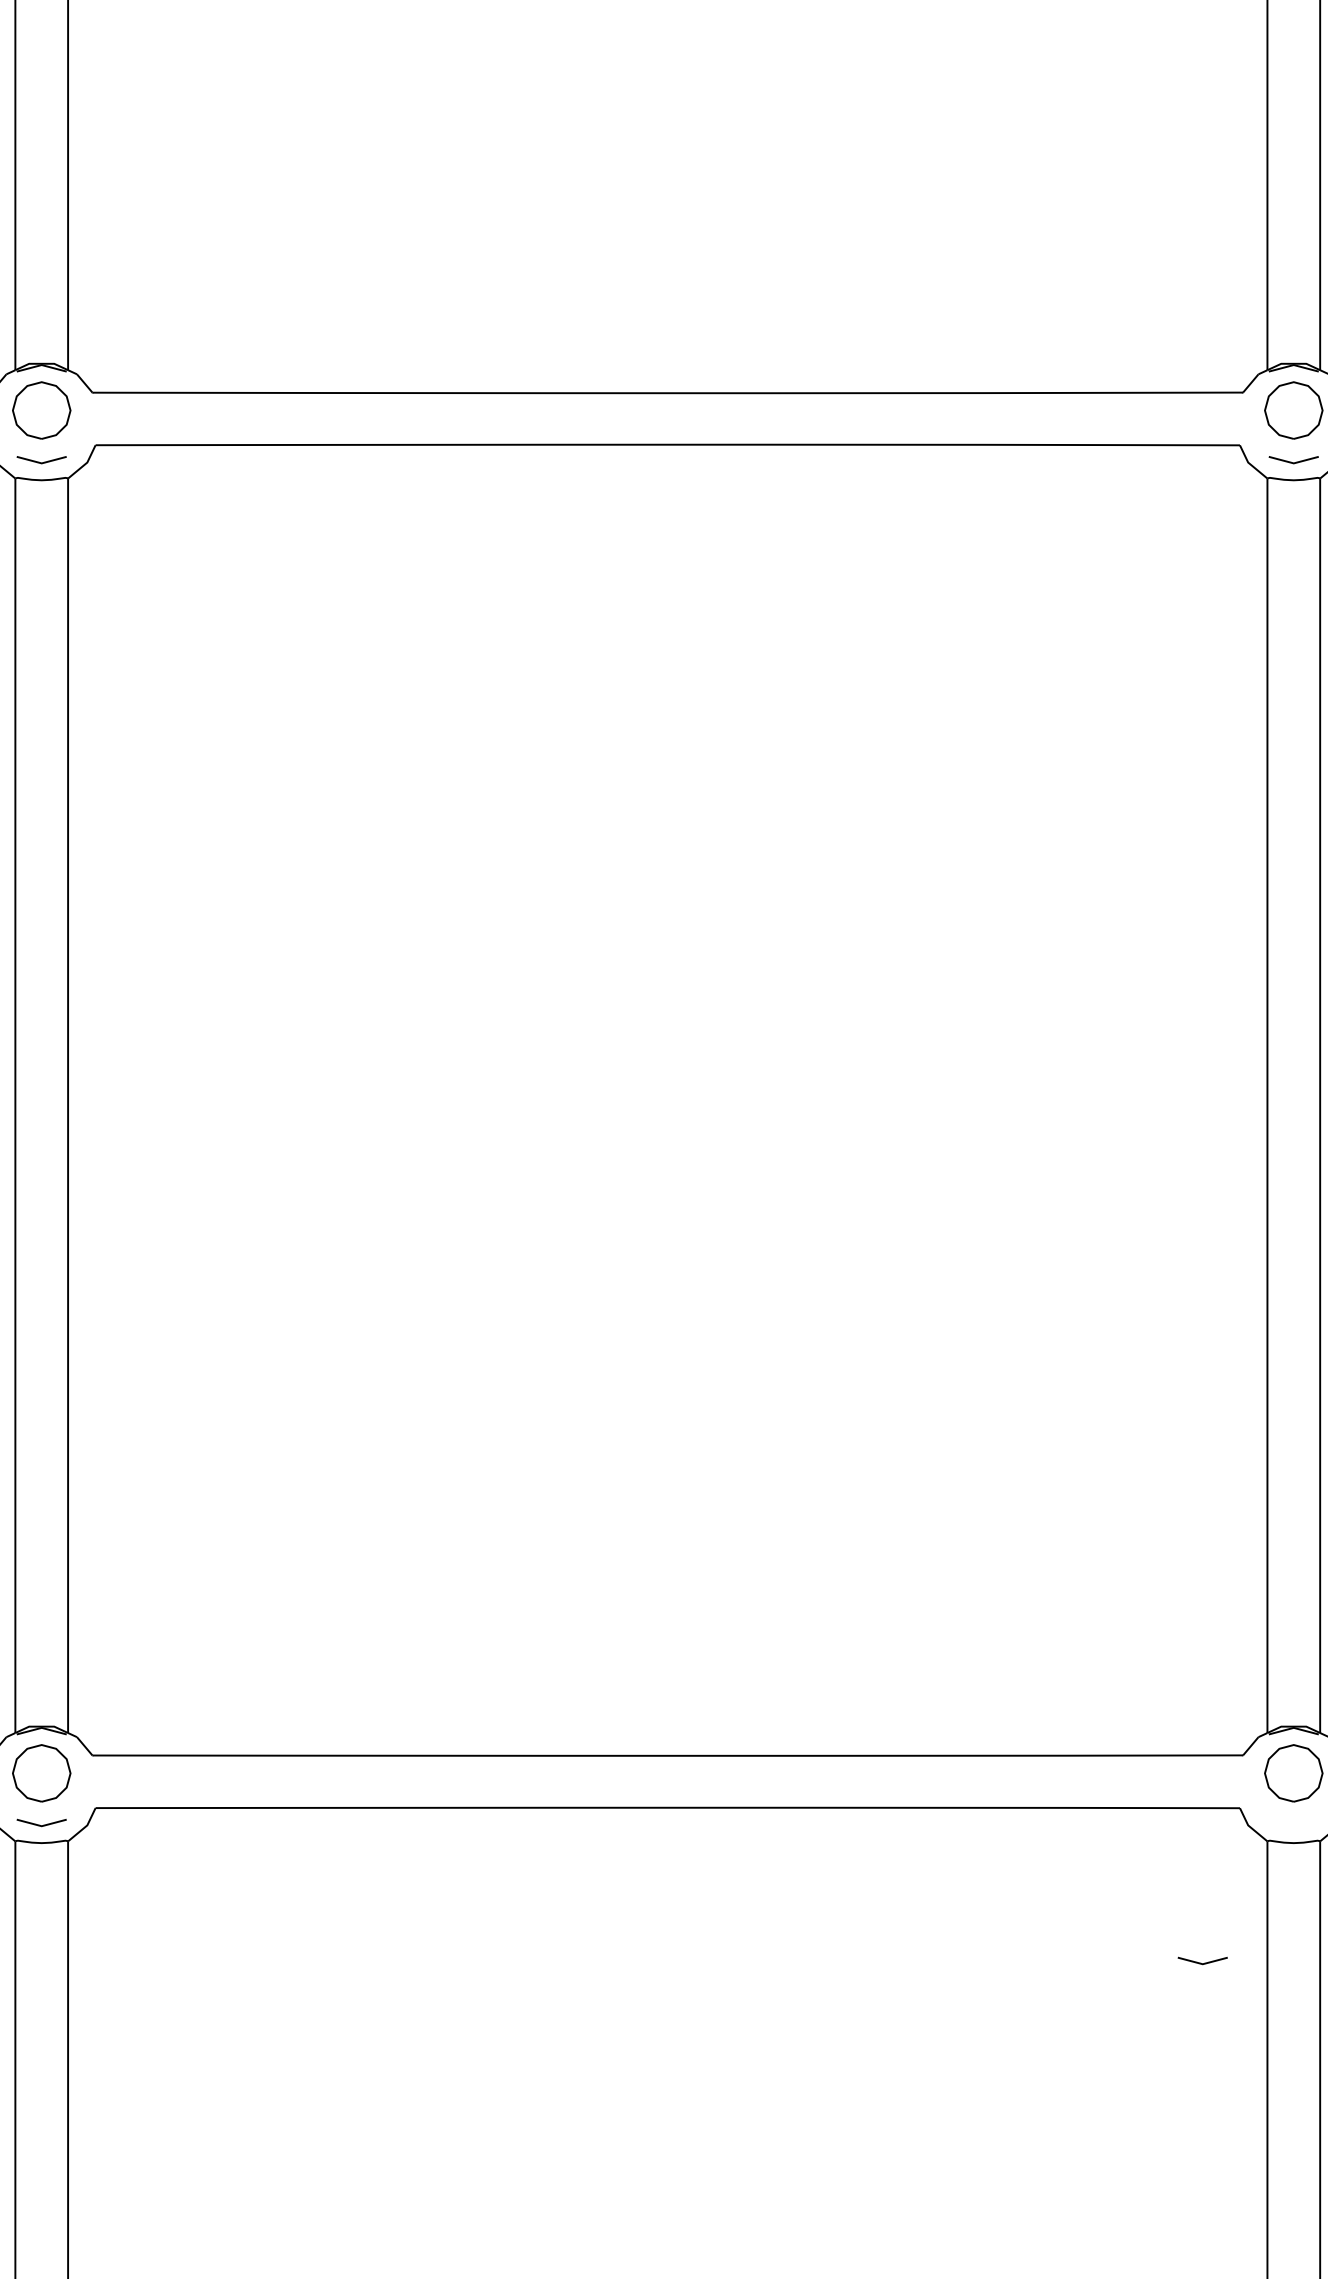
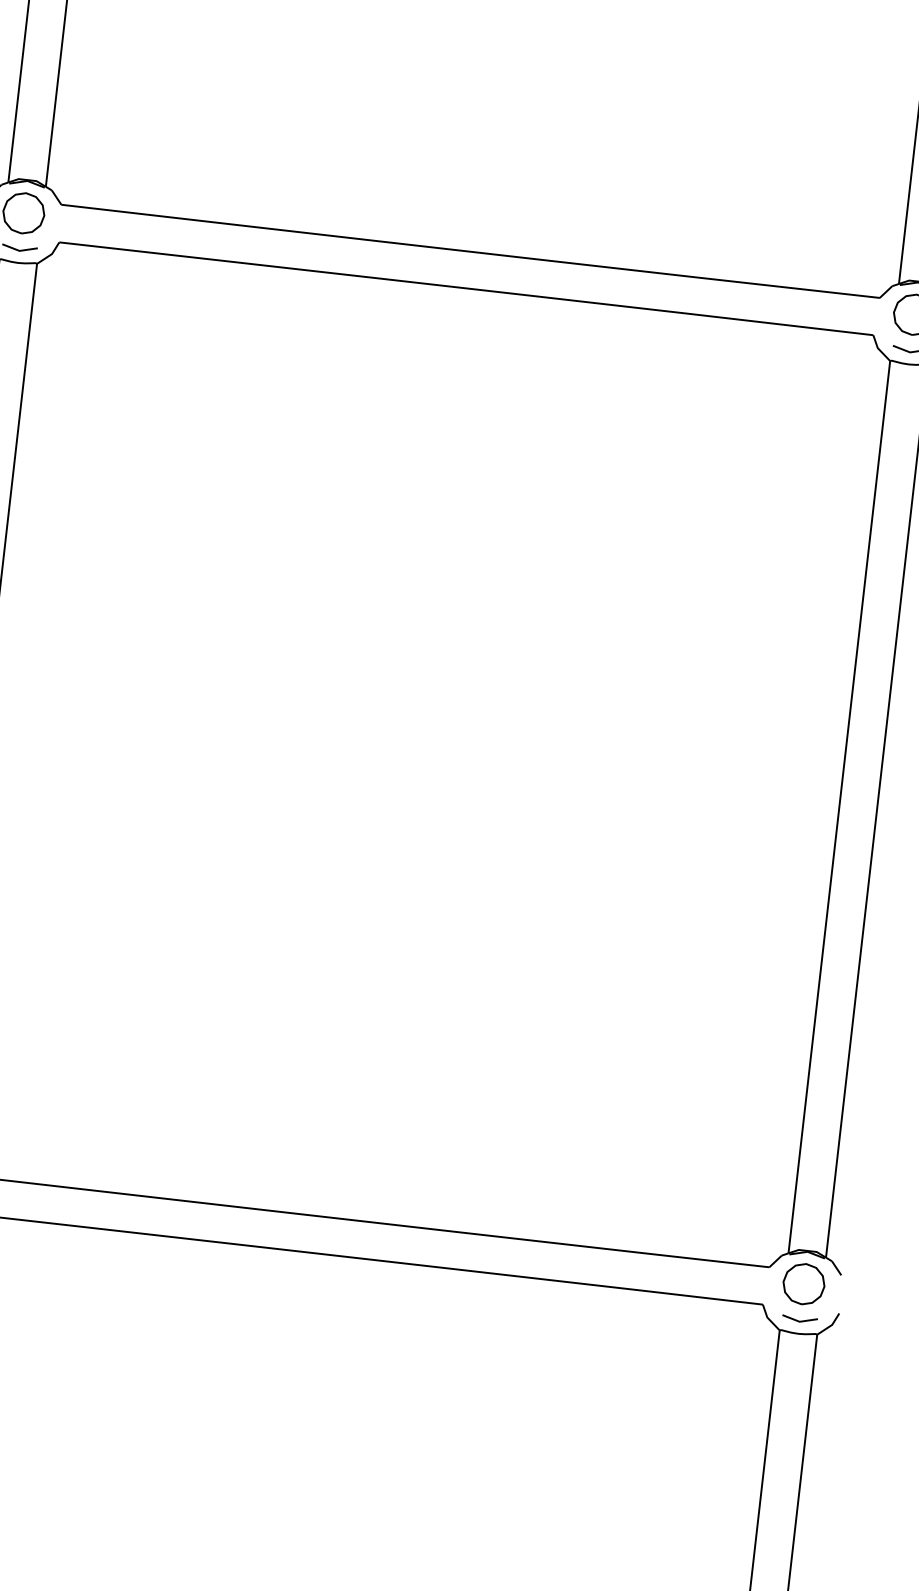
curve: (1200, 1962) -> (798, 1320), moved

